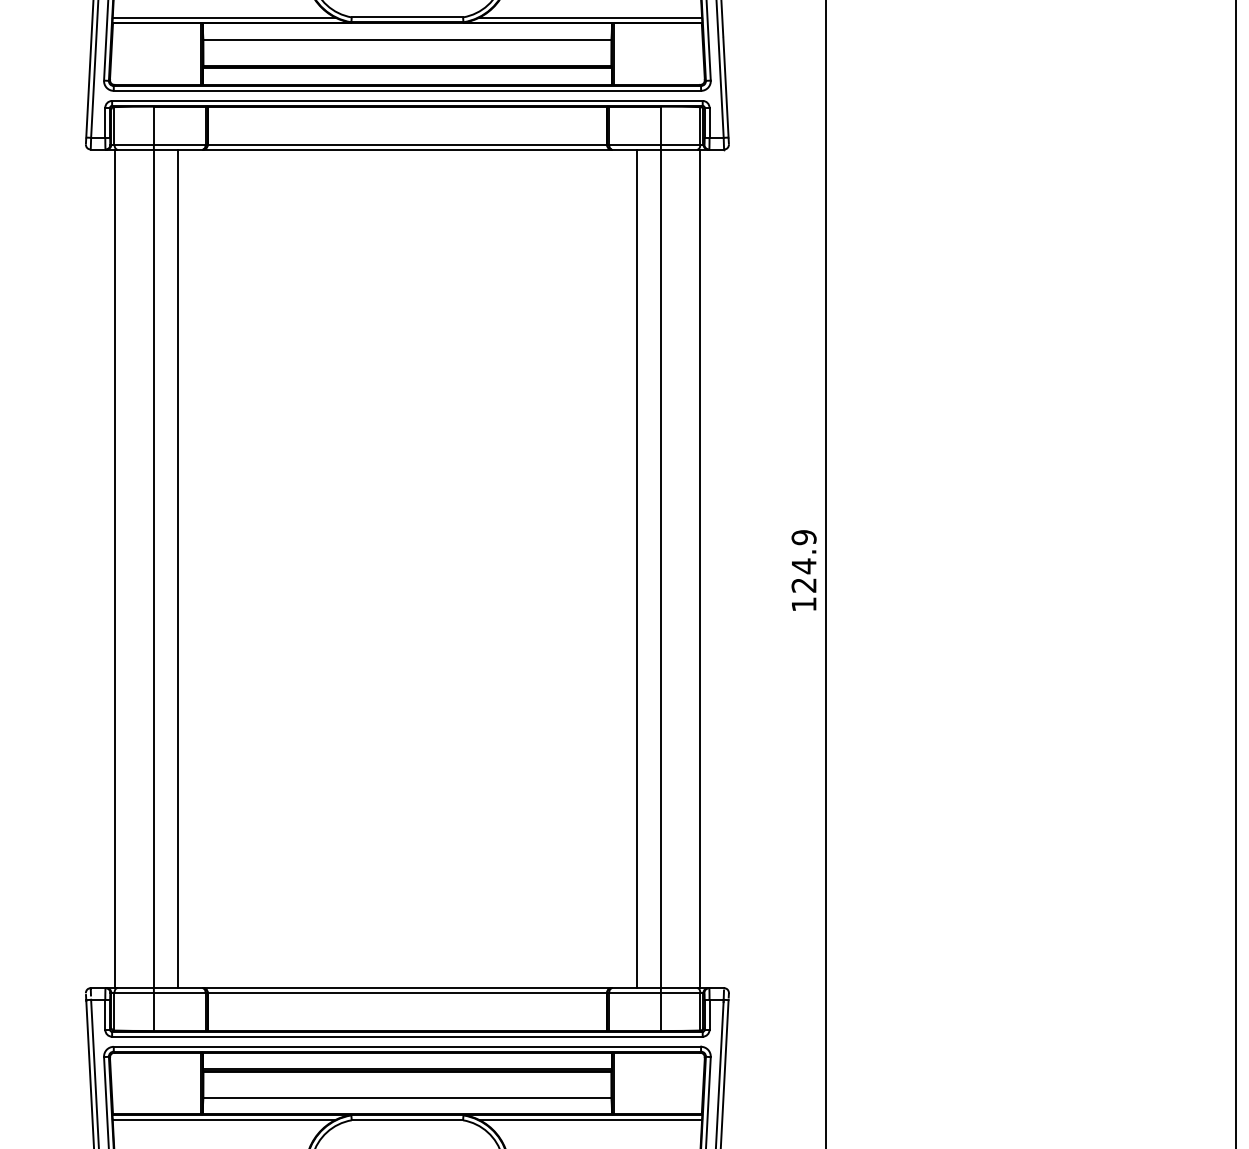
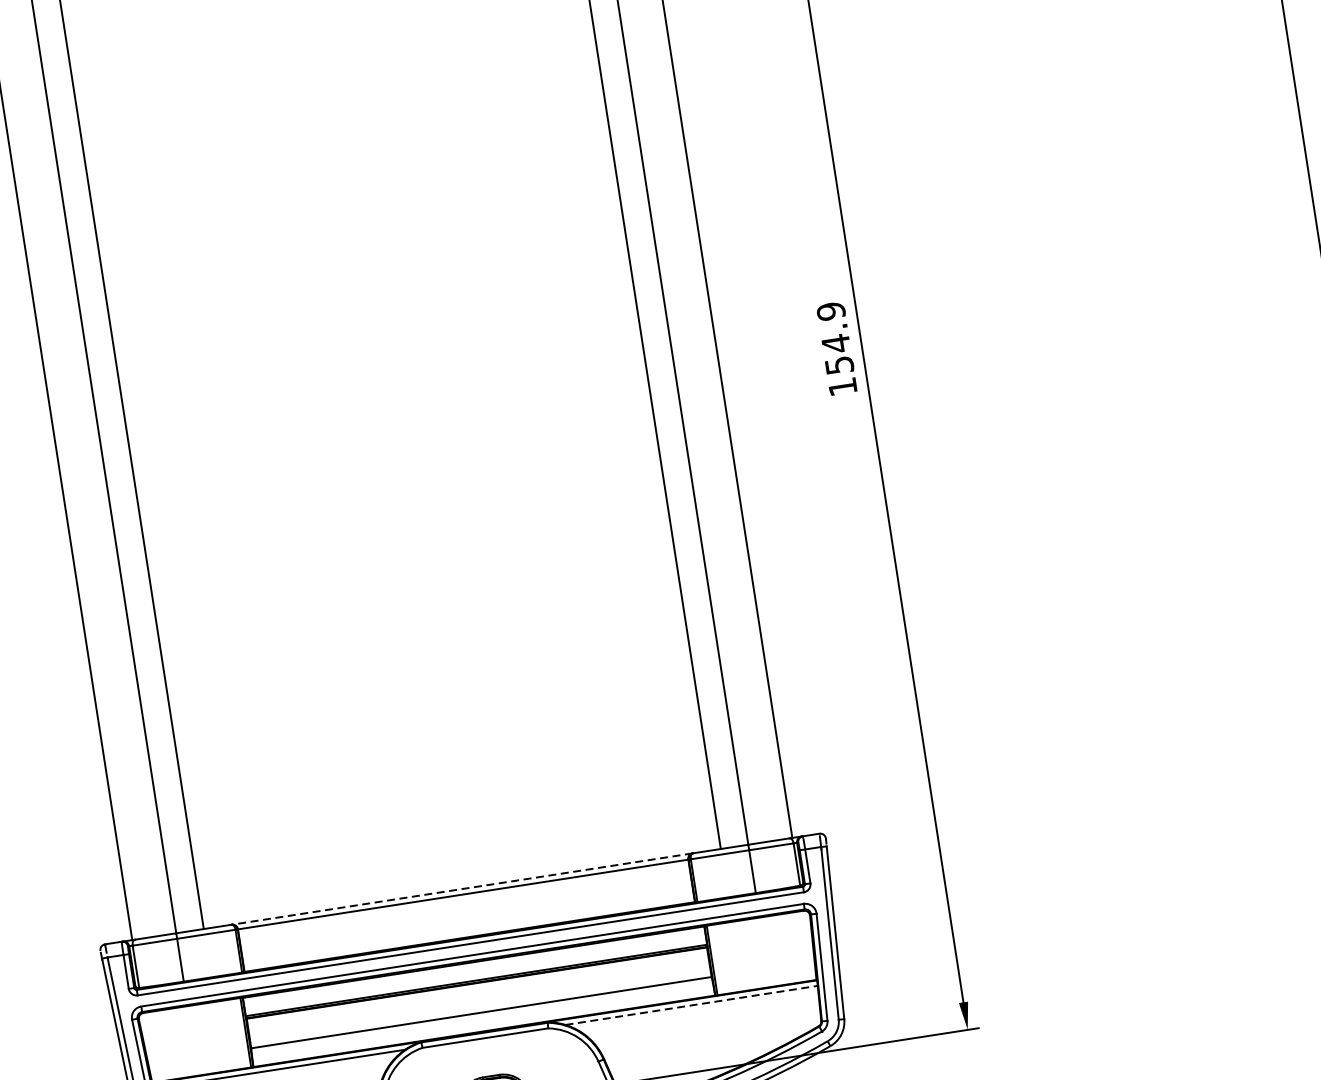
text: (803, 585) -> (838, 365), 124.9 -> 154.9
line: (406, 988) -> (461, 889), solid -> dashed
line: (590, 1119) -> (691, 1005), solid -> dashed

